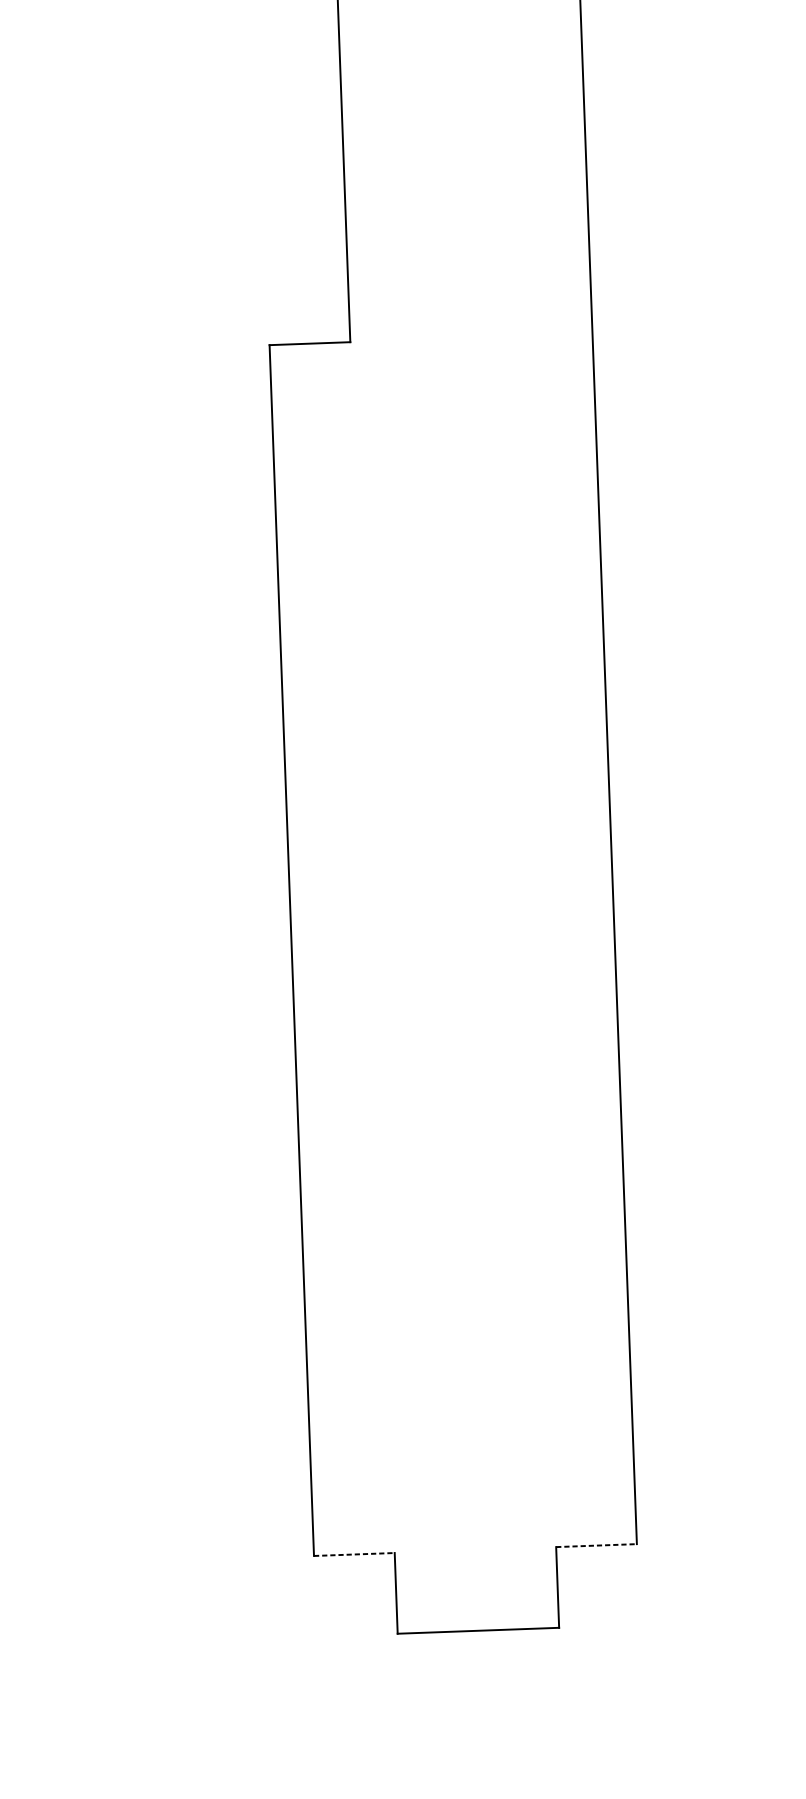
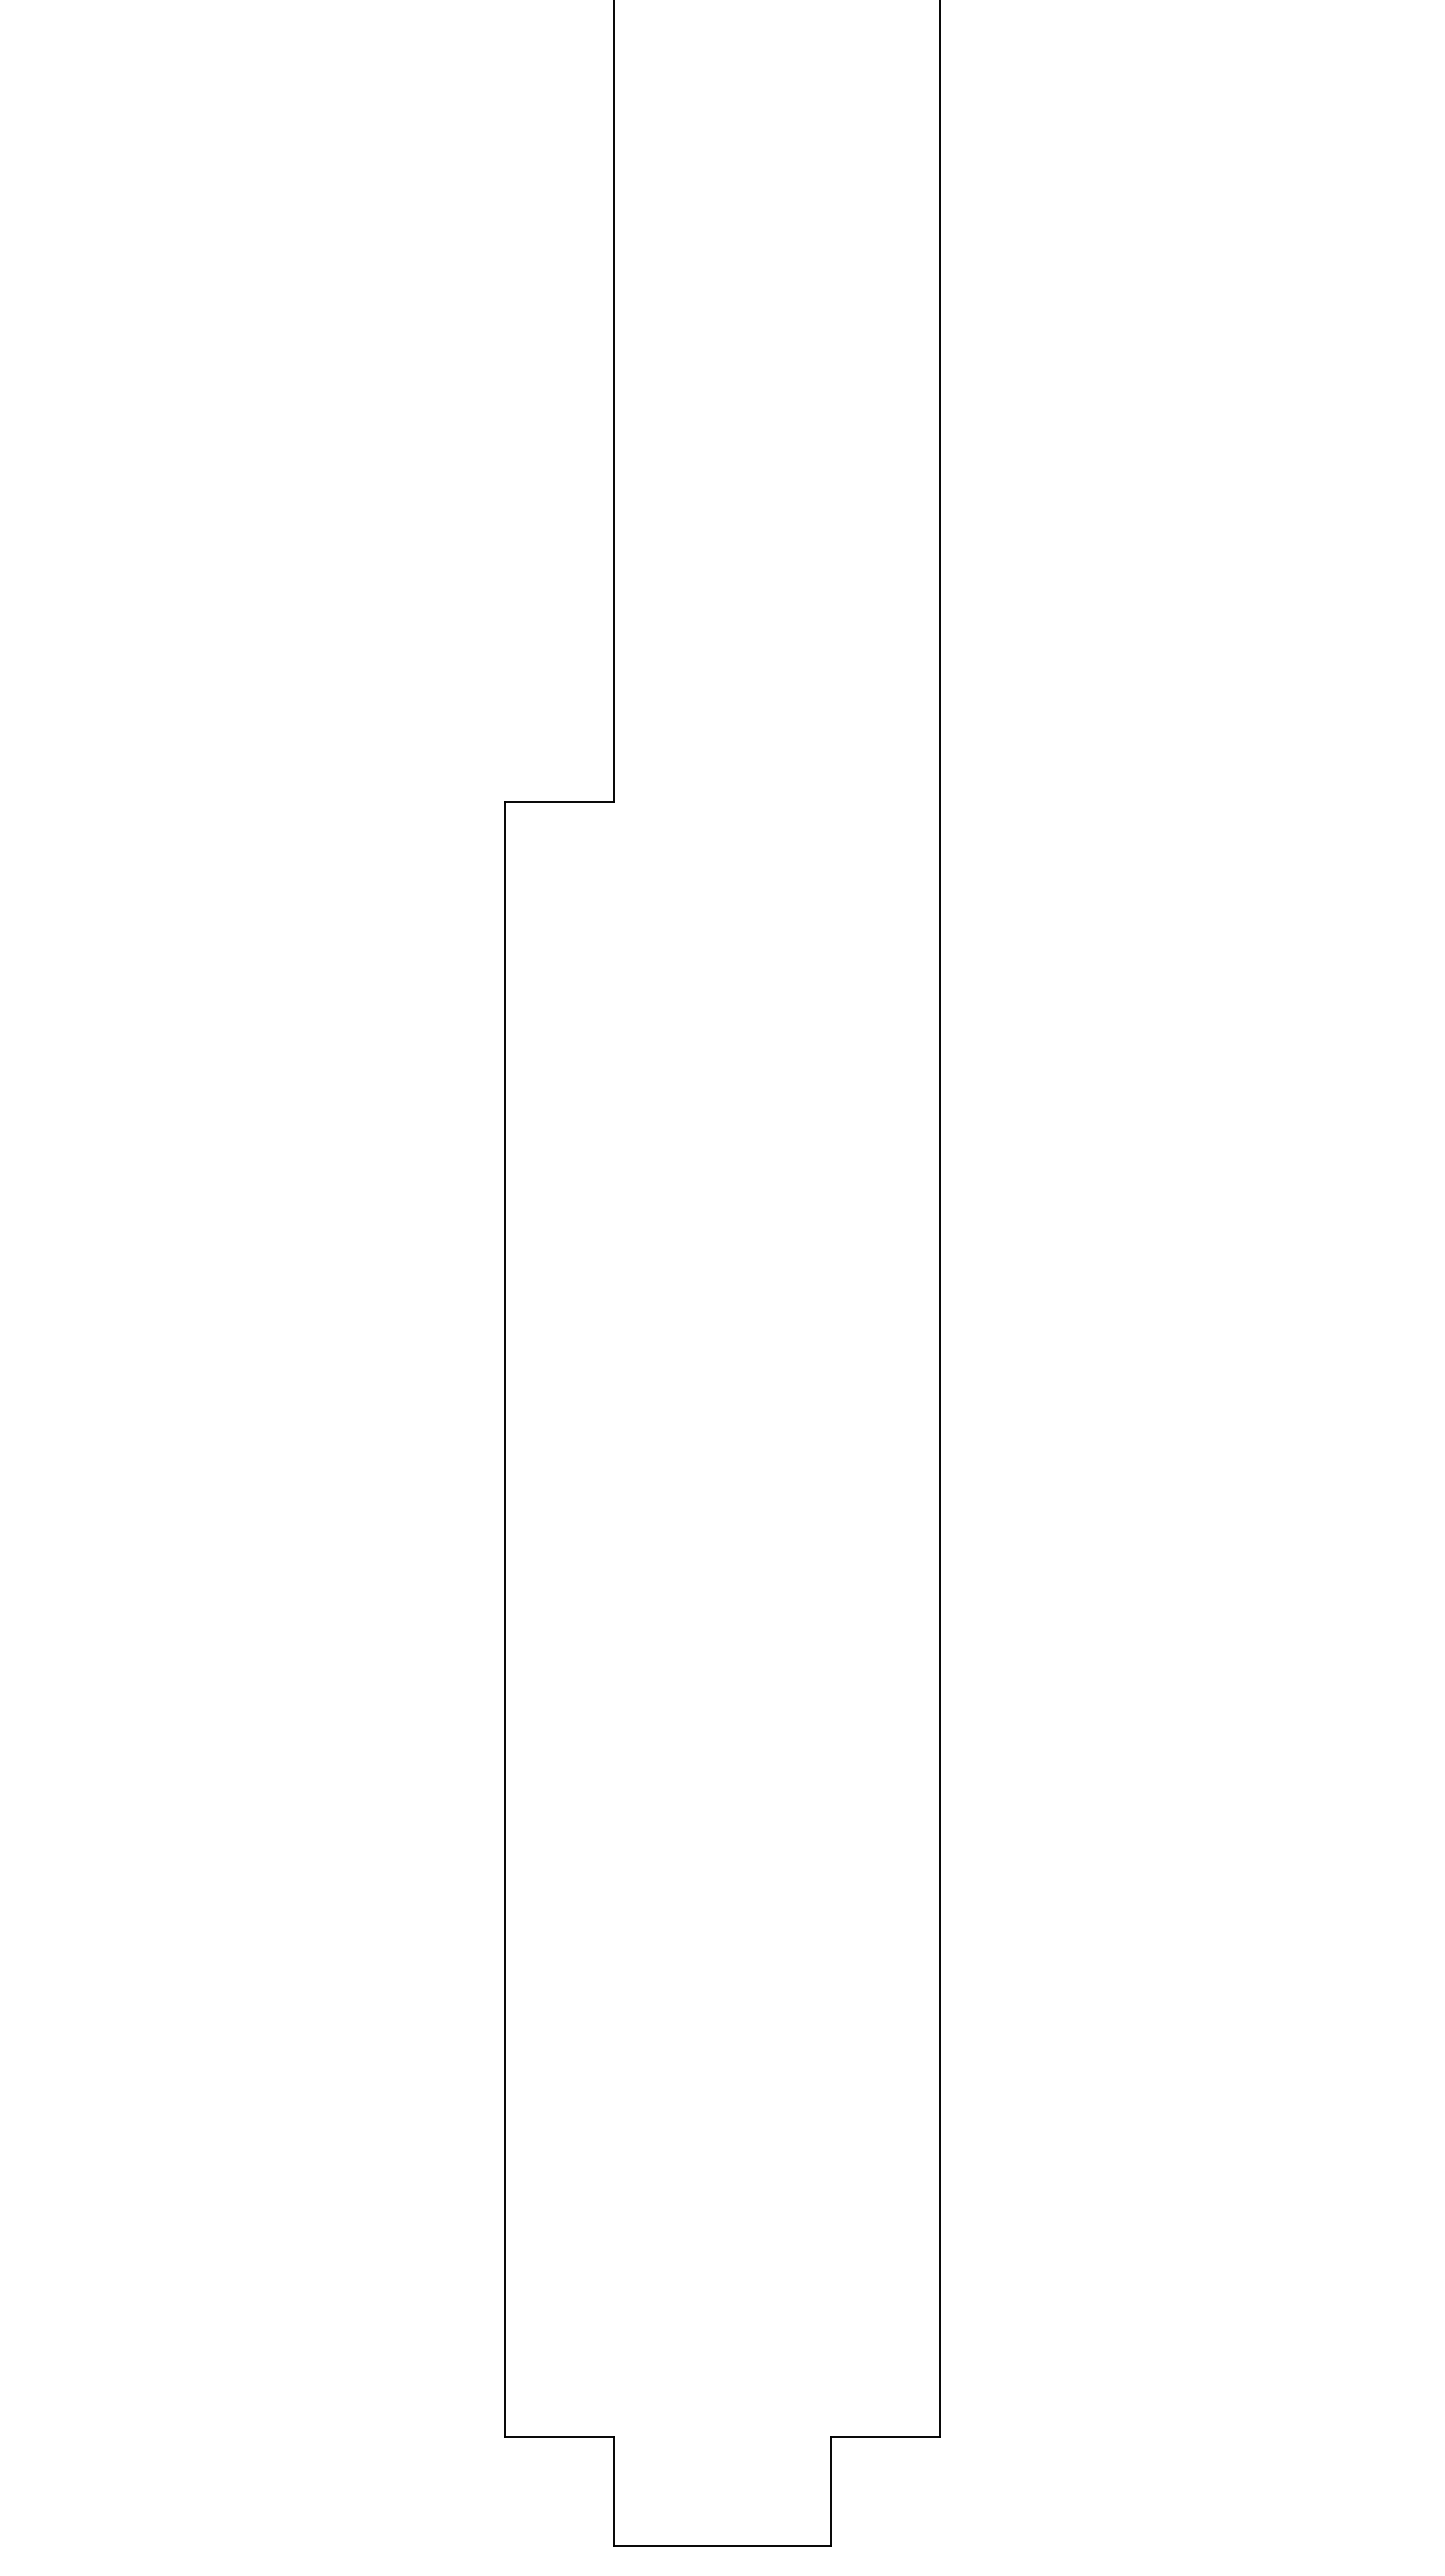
line: (596, 1545) -> (886, 2436), dashed -> solid
line: (354, 1554) -> (559, 2436), dashed -> solid

